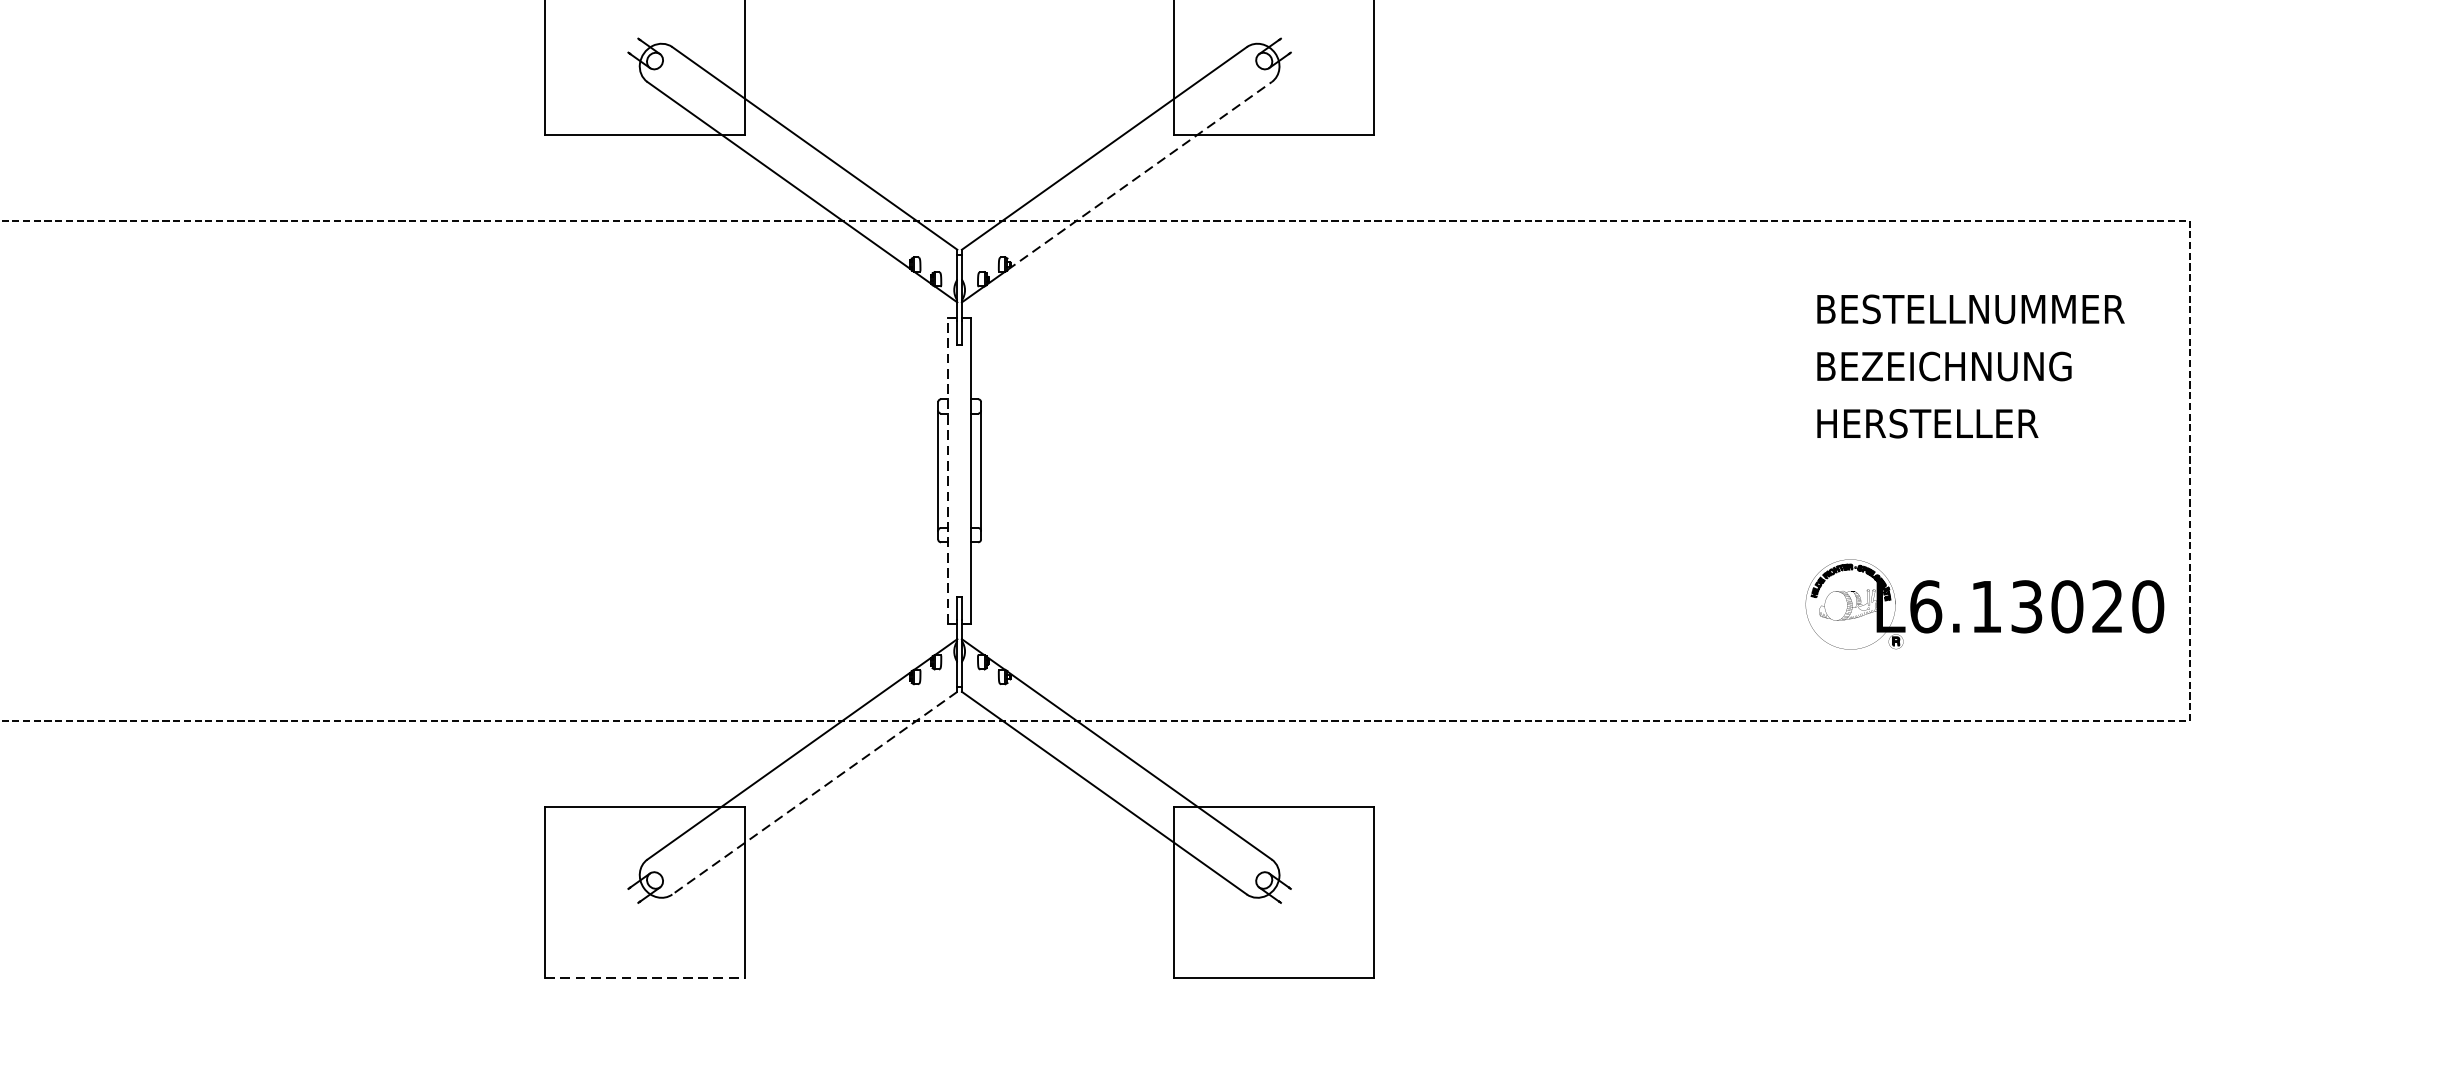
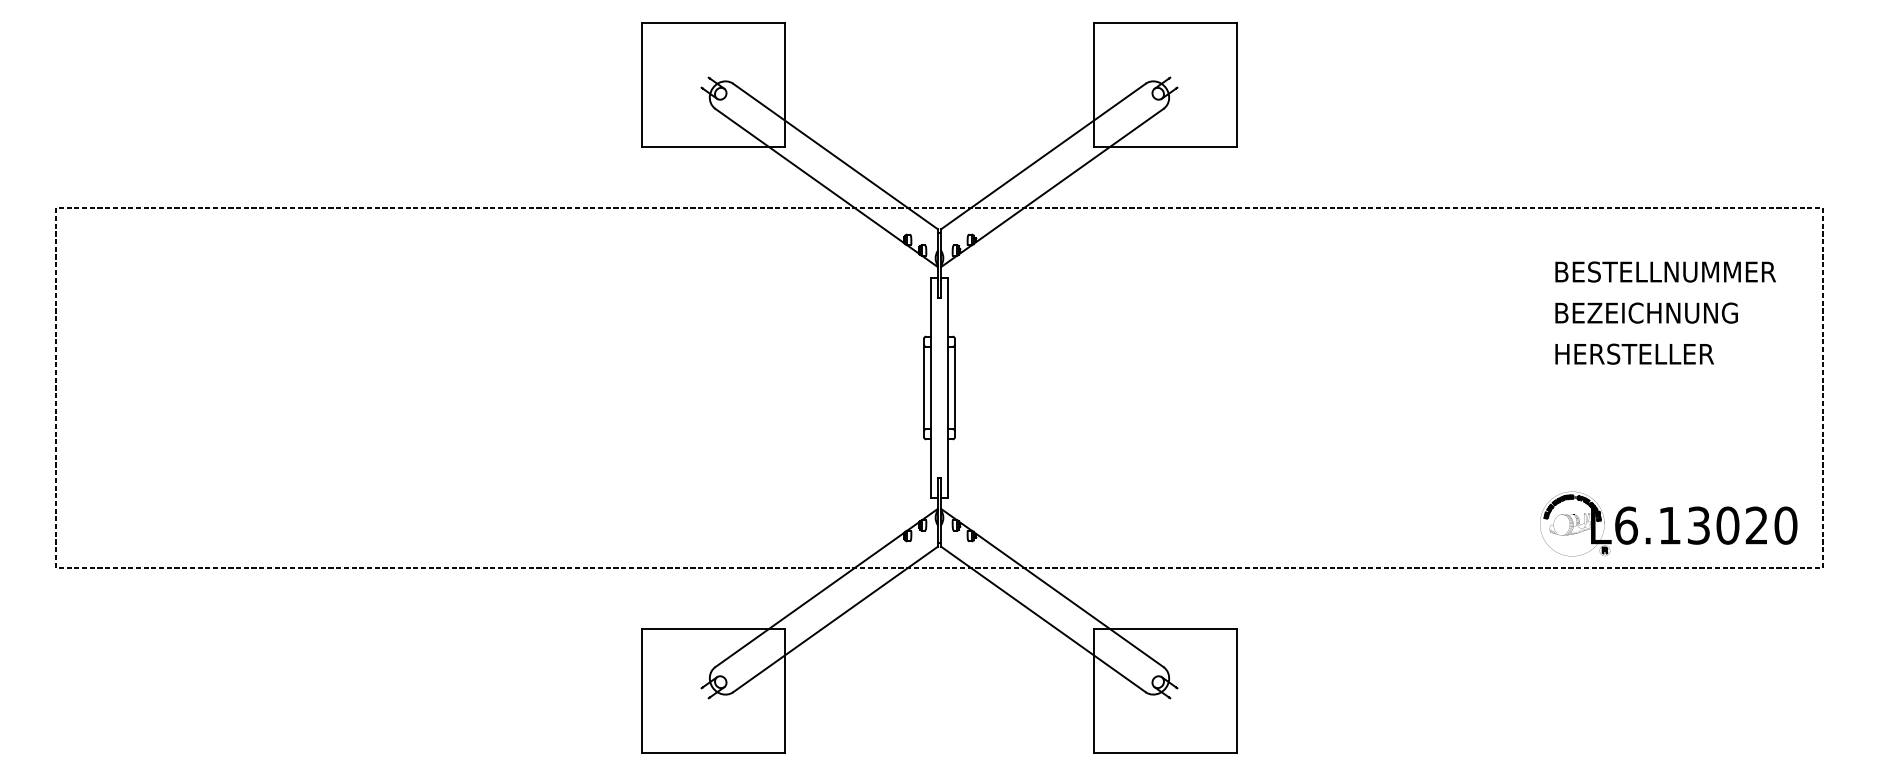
line: (1140, 176) -> (1069, 176), dashed -> solid
line: (948, 470) -> (931, 387), dashed -> solid
part: (1984, 603) -> (1668, 523), moved
line: (814, 793) -> (835, 619), dashed -> solid
line: (644, 978) -> (713, 752), dashed -> solid

